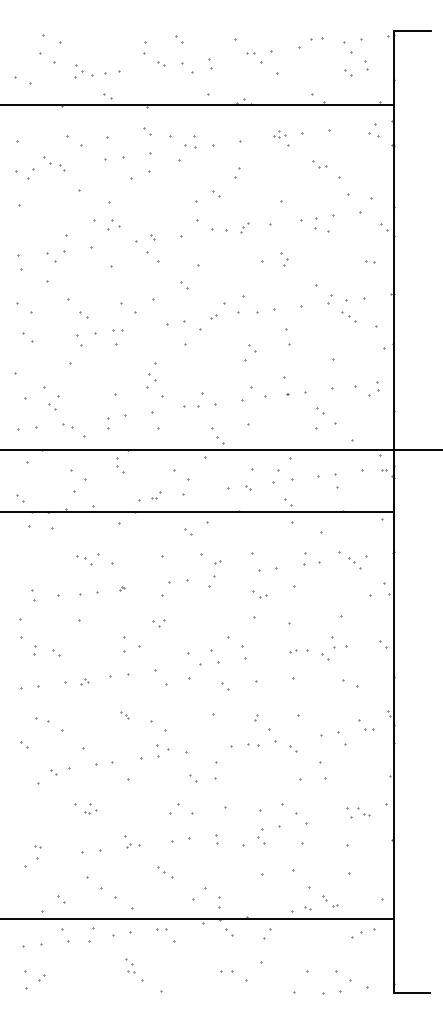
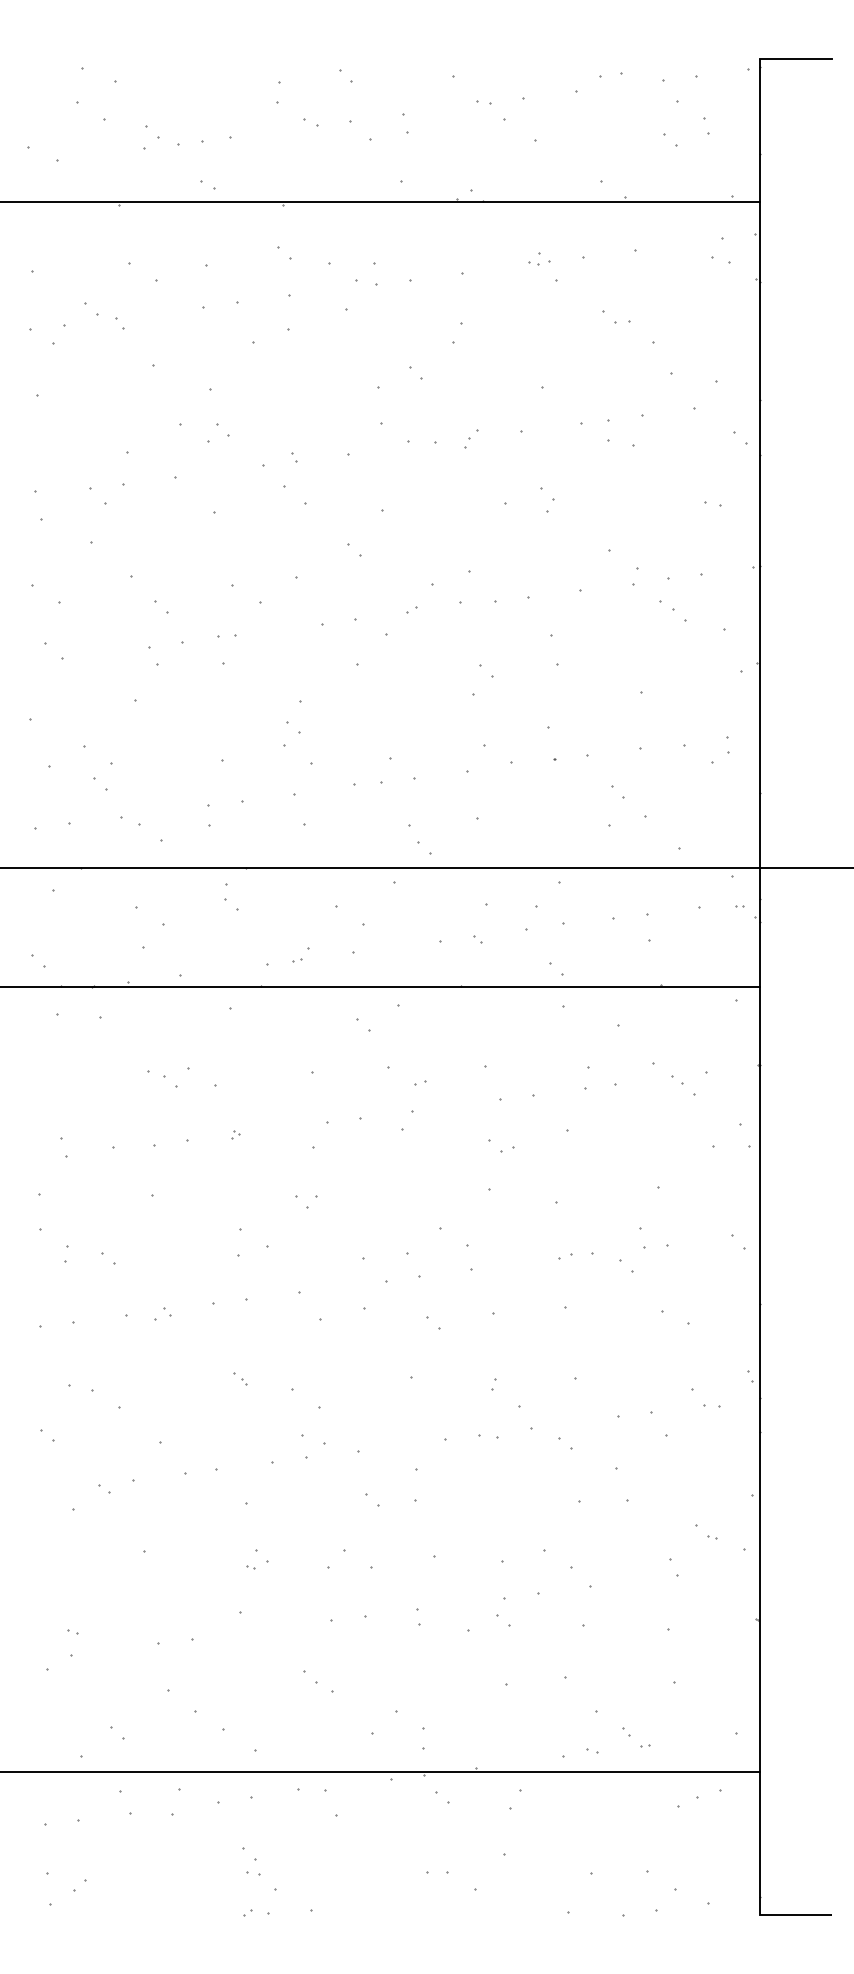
part: (90, 808) -> (257, 1558), moved
part: (363, 811) -> (706, 1531), moved
part: (133, 845) -> (257, 1913), moved
part: (161, 929) -> (311, 1791), size x1.6

